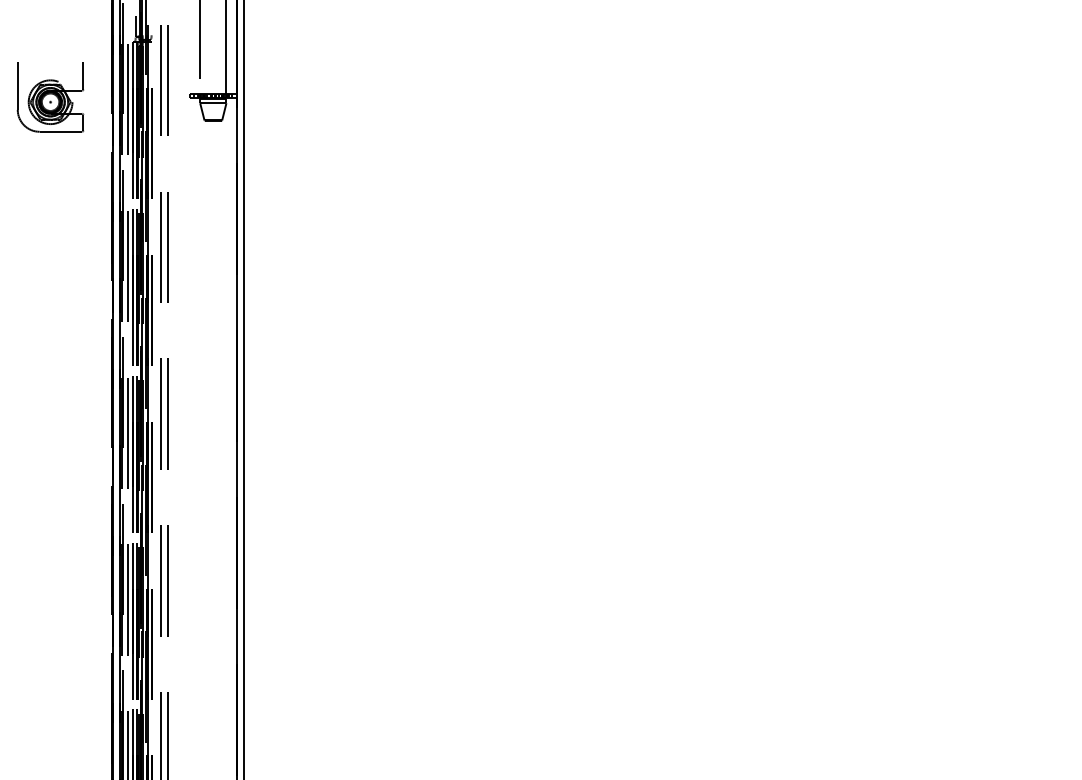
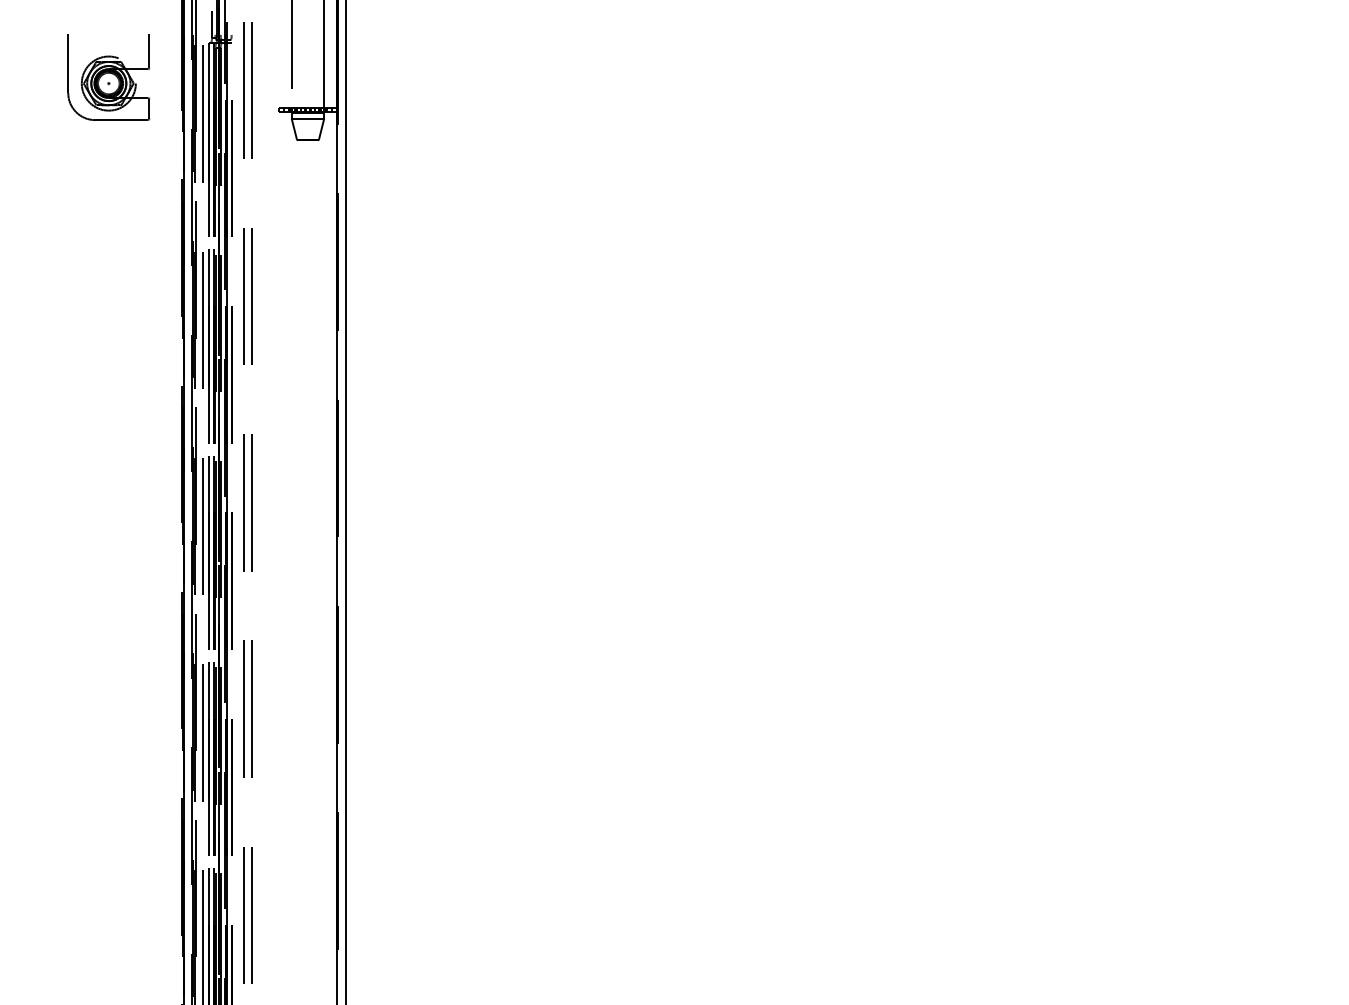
part: (50, 97) -> (108, 77), moved

